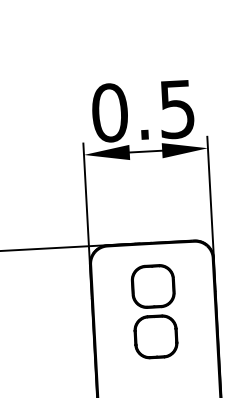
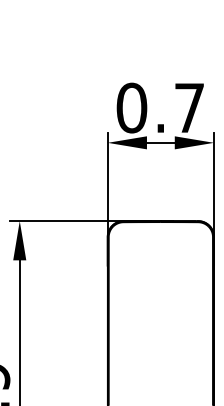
text: (177, 109) -> (189, 108), 0.5 -> 0.7
part: (154, 310) -> (160, 279), removed

